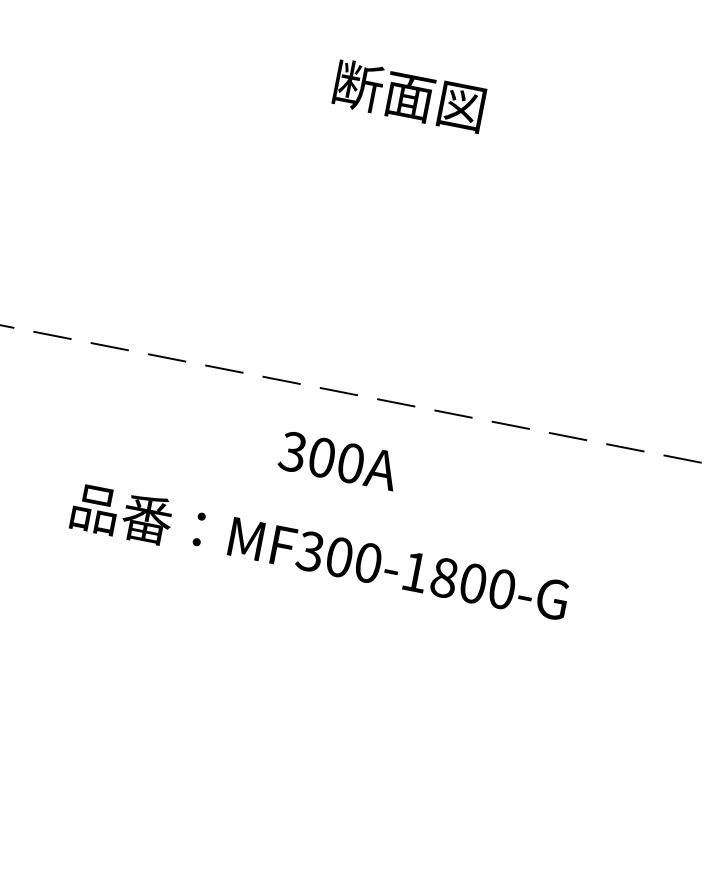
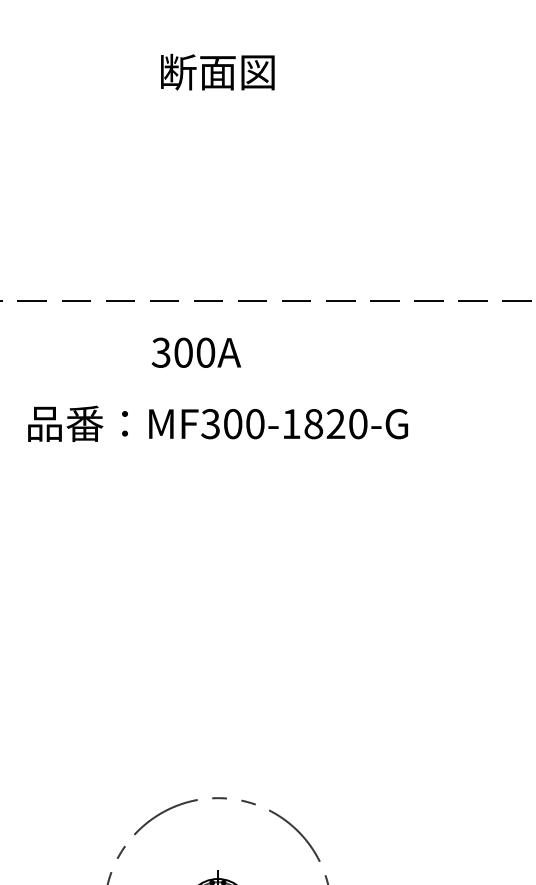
text: (338, 460) -> (196, 352), moved
text: (472, 583) -> (335, 424), MF300-1800-G -> MF300-1820-G

